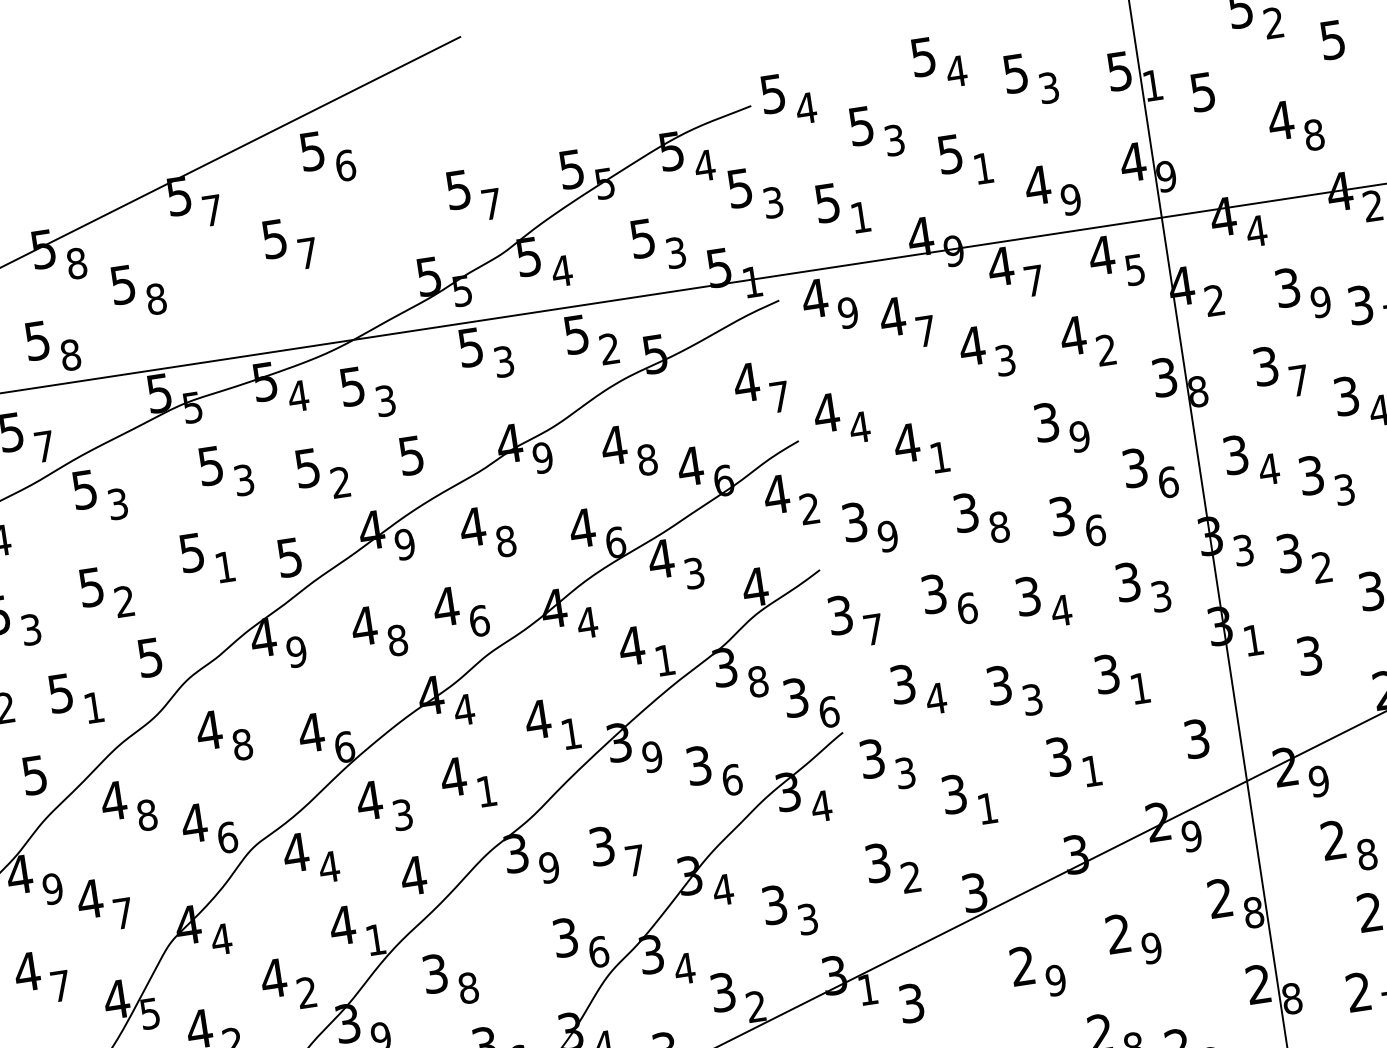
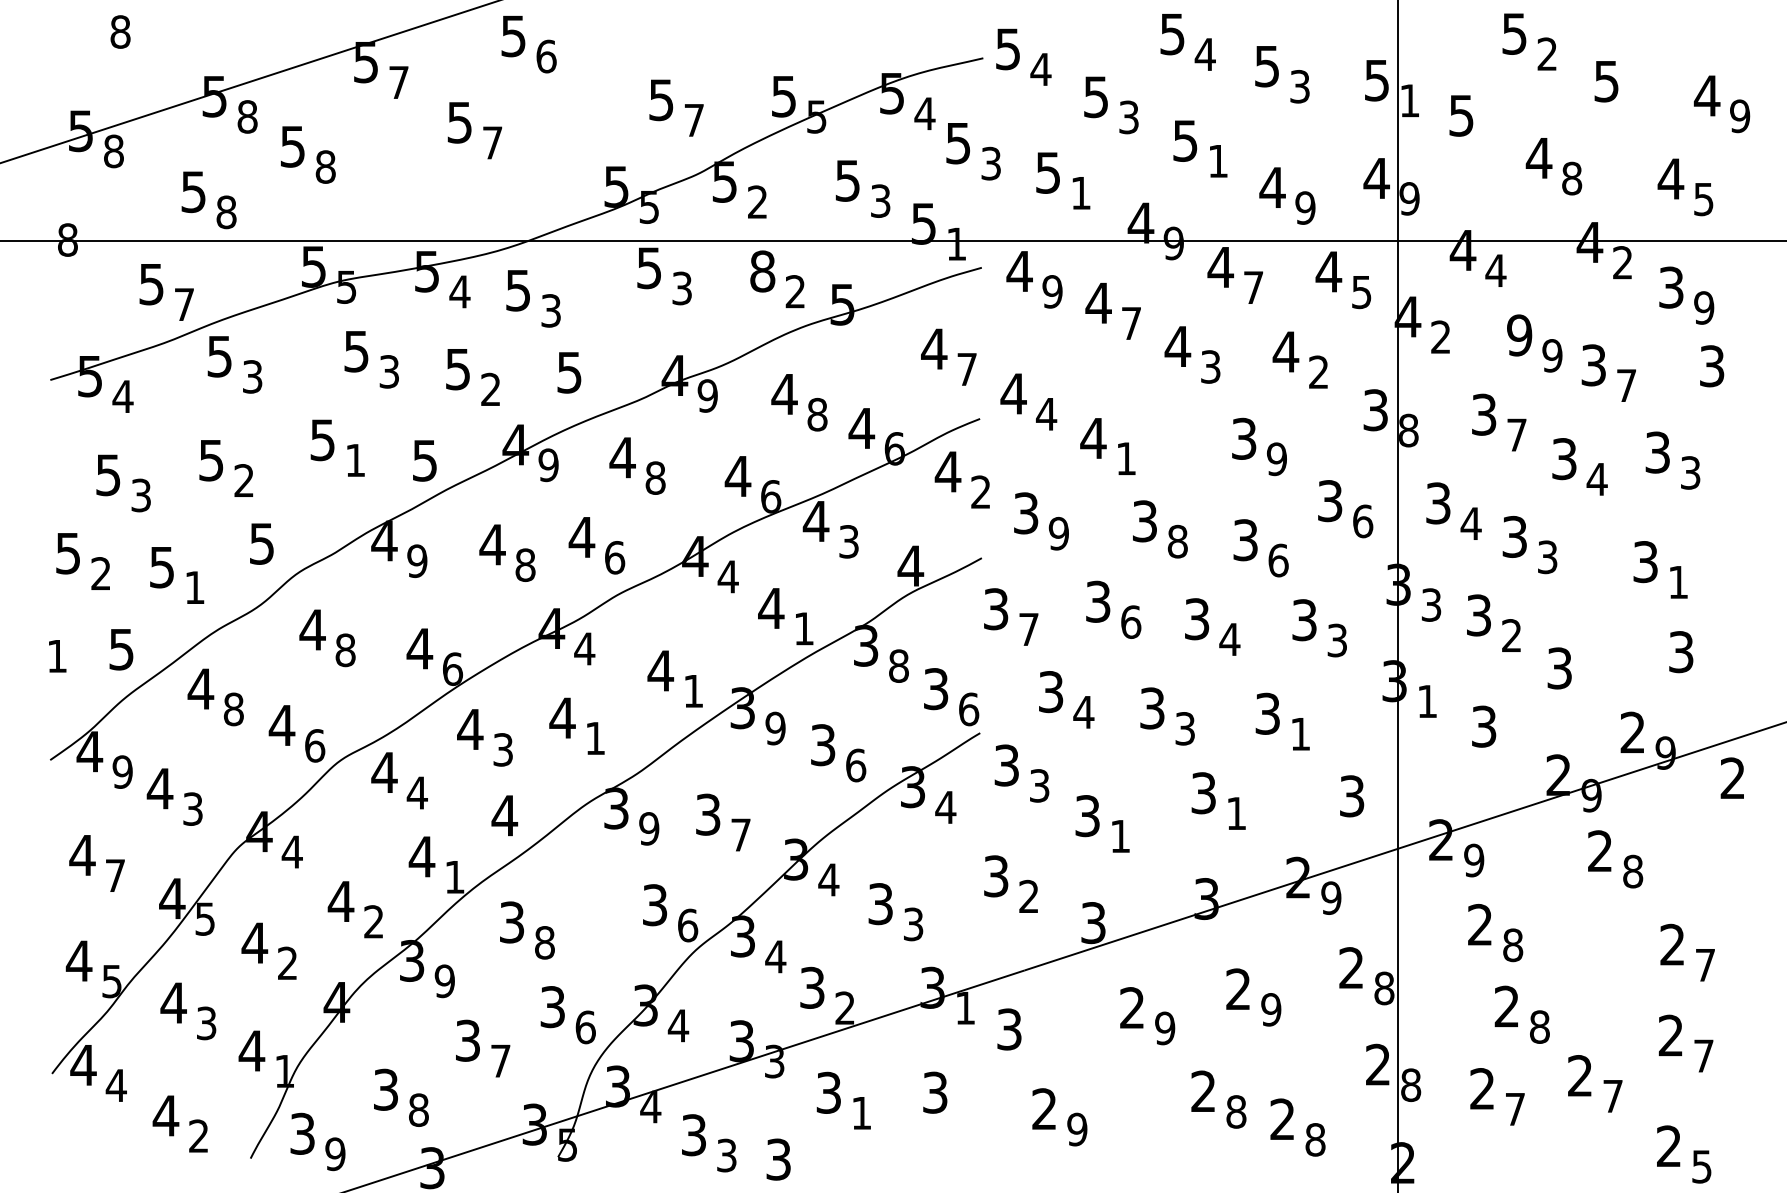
text: (561, 270) -> (757, 201), 4 -> 2
text: (1287, 287) -> (1519, 335), 3 -> 9
text: (576, 334) -> (762, 271), 5 -> 8
text: (122, 912) -> (192, 808), 7 -> 3

